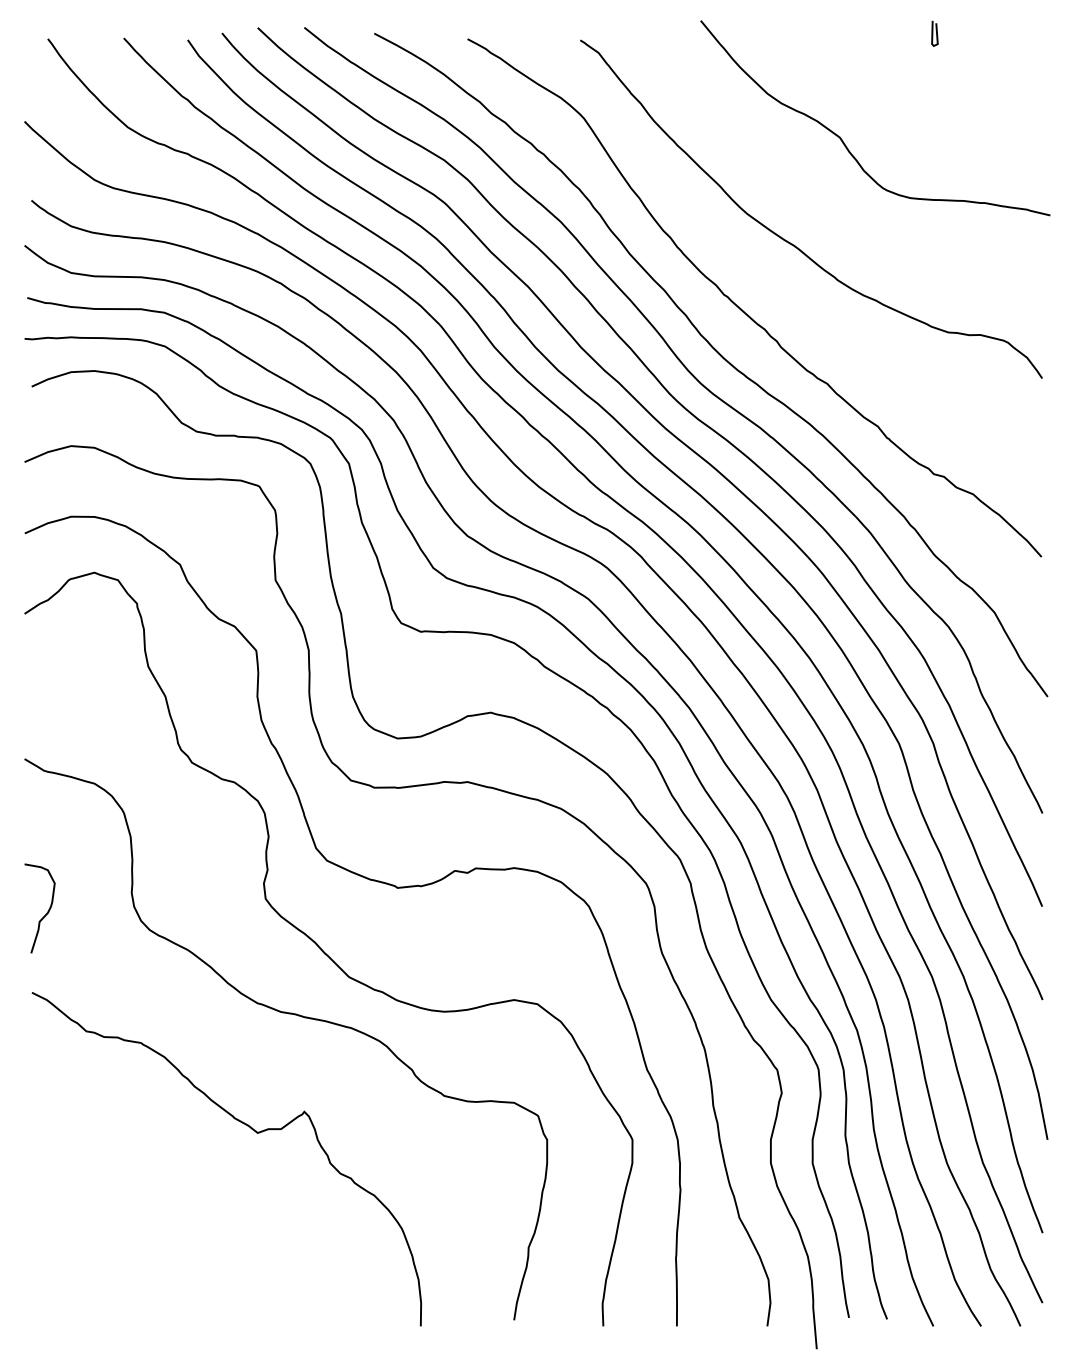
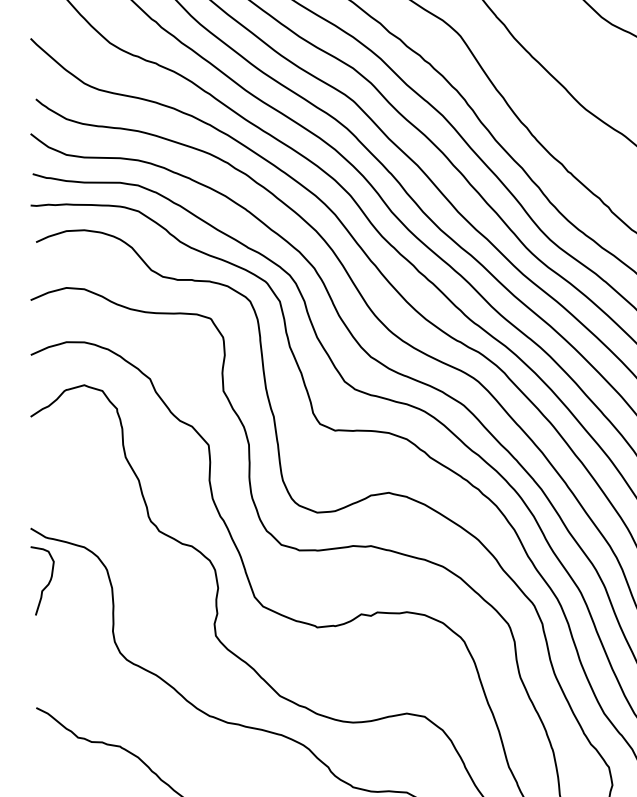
curve: (45, 914) -> (46, 585), moved

